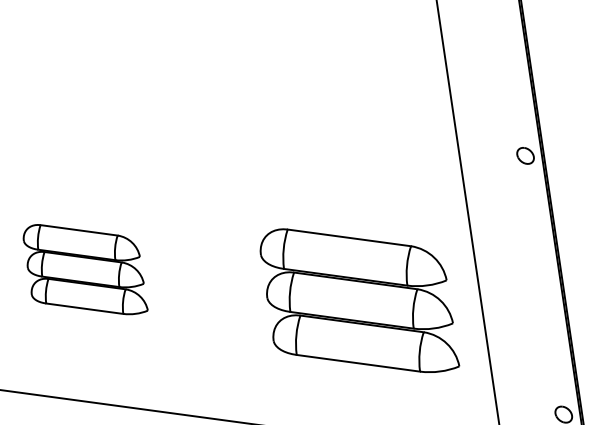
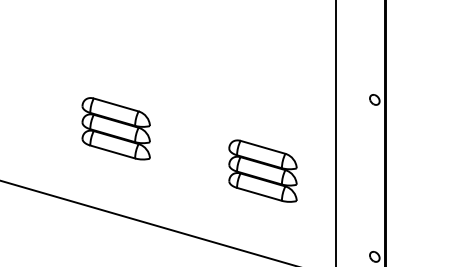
part: (83, 269) -> (115, 128), moved
part: (357, 299) -> (262, 170), size x0.62

